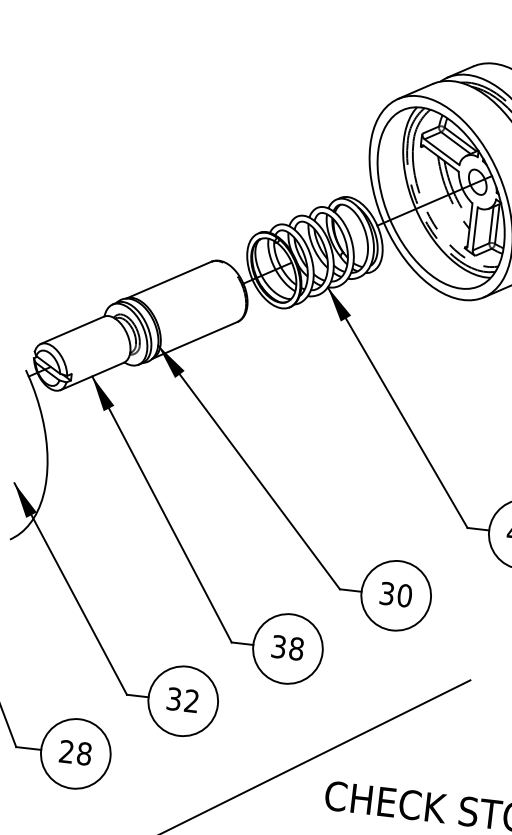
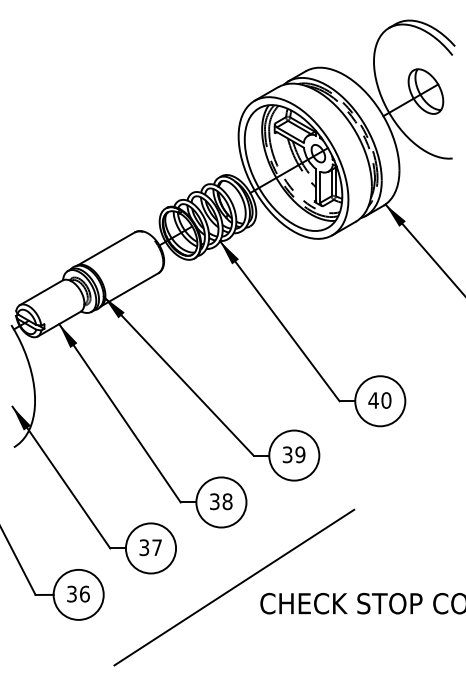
text: (404, 595) -> (300, 454), 30 -> 39
text: (190, 700) -> (156, 547), 32 -> 37
text: (75, 751) -> (78, 593), 28 -> 36

